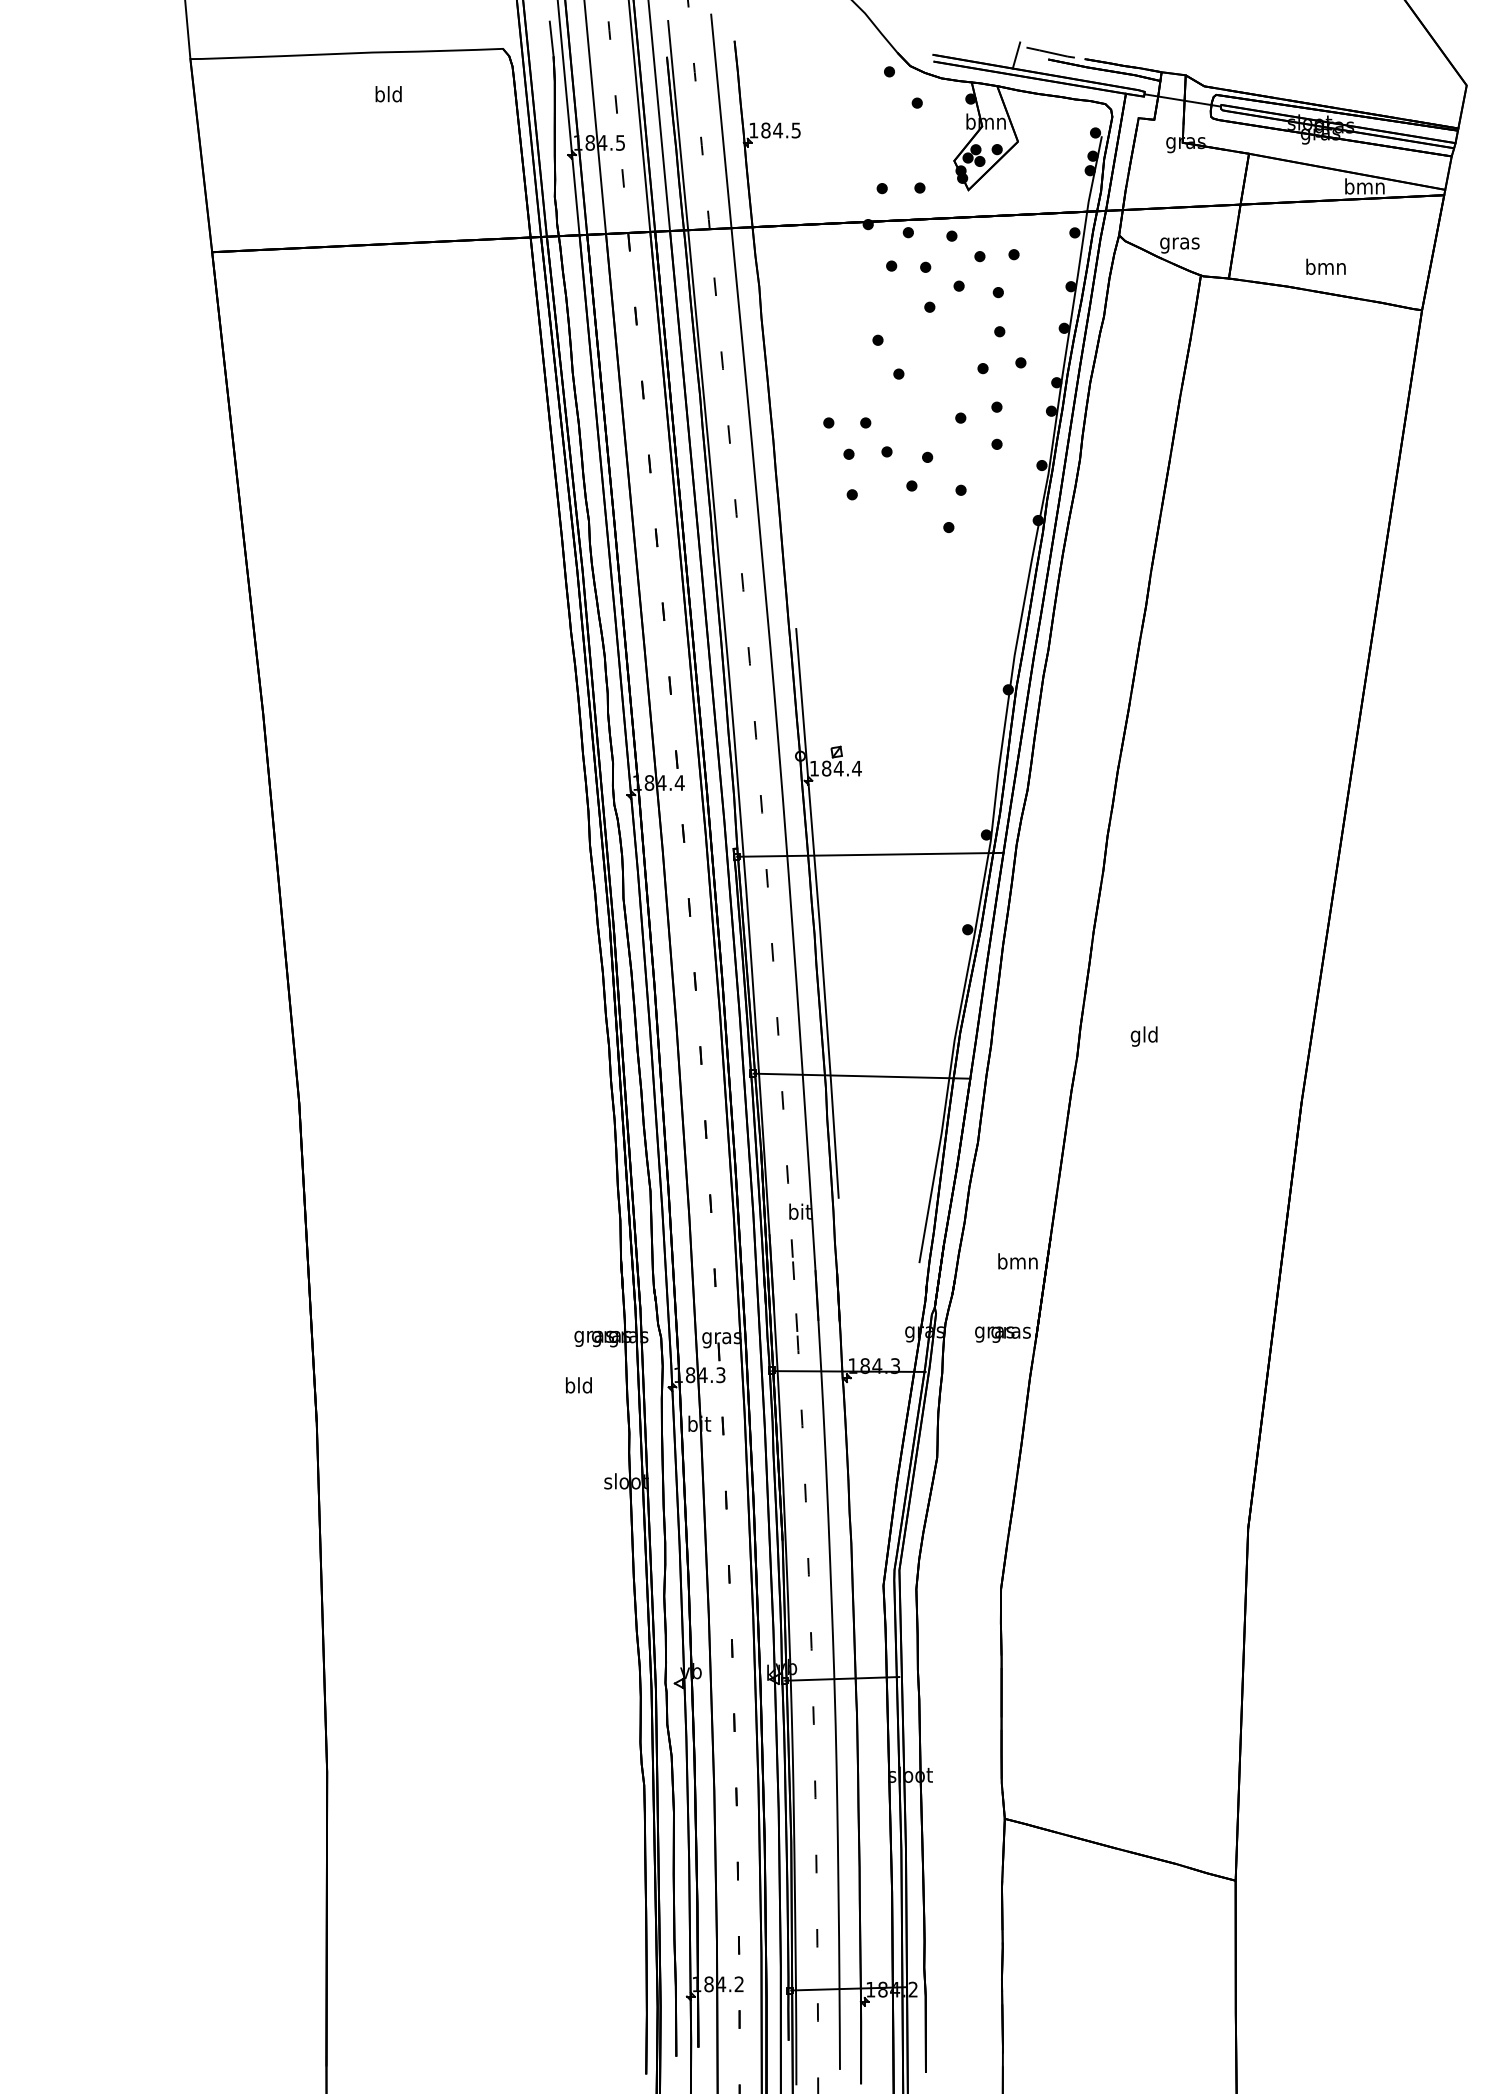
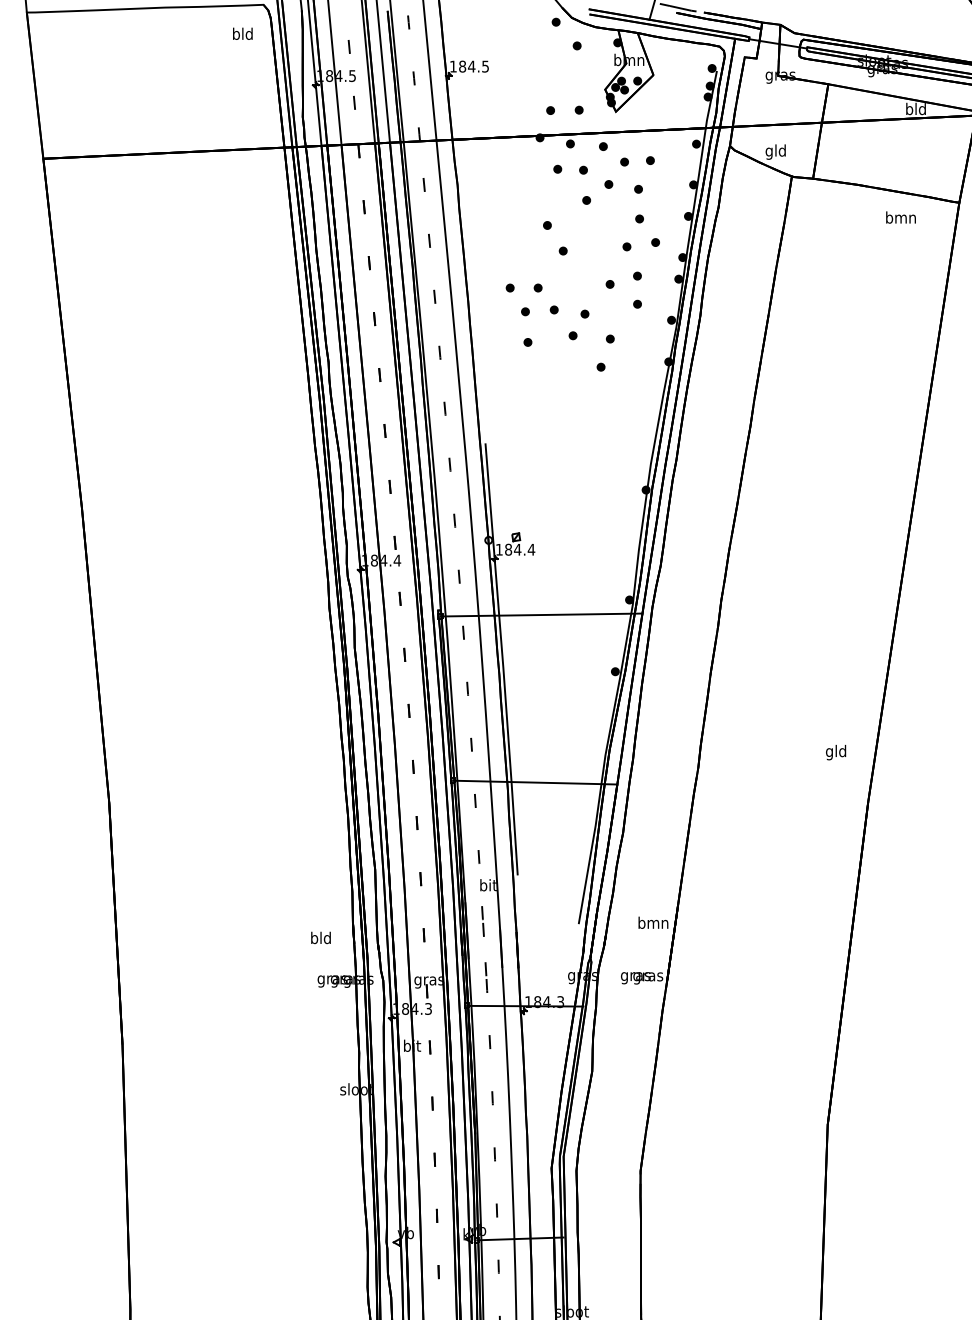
text: (388, 94) -> (242, 34), moved
text: (1364, 186) -> (915, 109), bmn -> bld
text: (1179, 243) -> (775, 152), gras -> gld
text: (1325, 266) -> (900, 217), moved
text: (1143, 1036) -> (835, 752), moved
text: (578, 1385) -> (320, 938), moved

